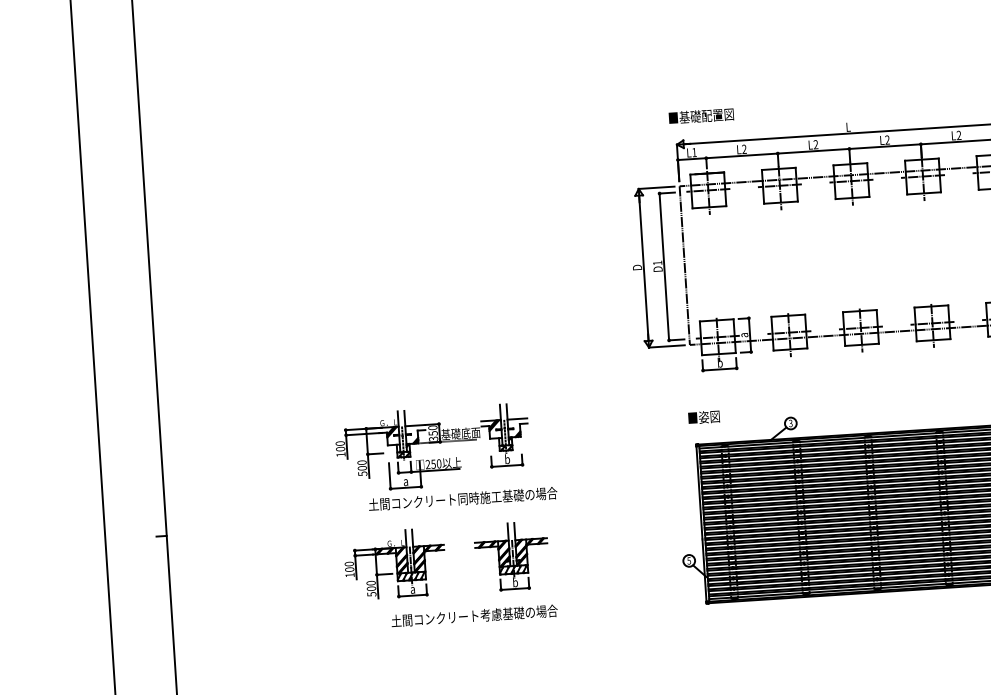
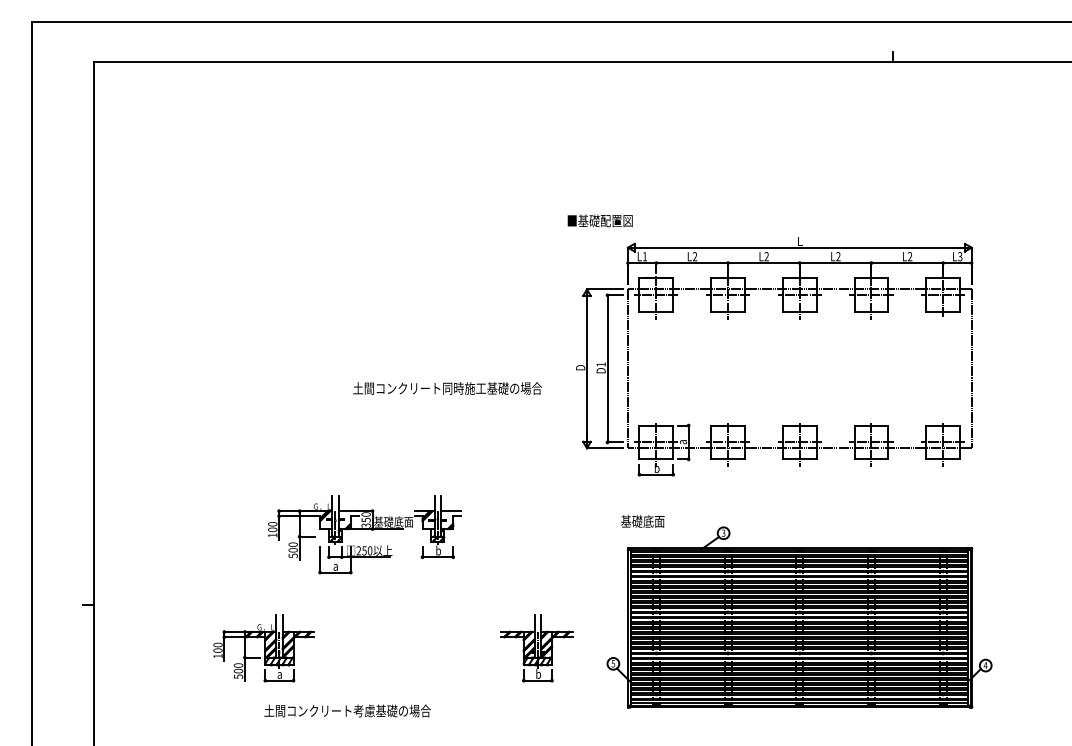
text: (700, 115) -> (599, 220), moved
text: (709, 416) -> (642, 521), ■姿図 -> 基礎底面
text: (462, 499) -> (447, 388), moved
part: (511, 557) -> (536, 648), moved
part: (394, 564) -> (263, 648), moved
text: (474, 615) -> (347, 710), moved

